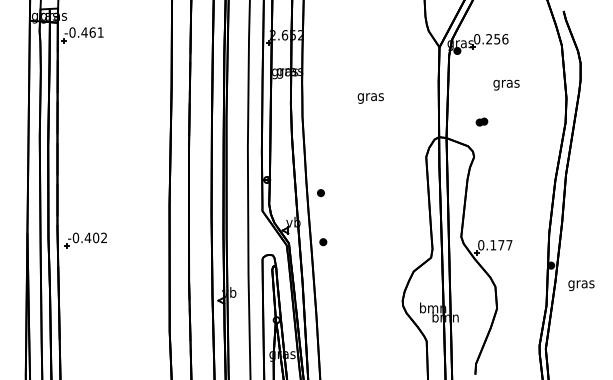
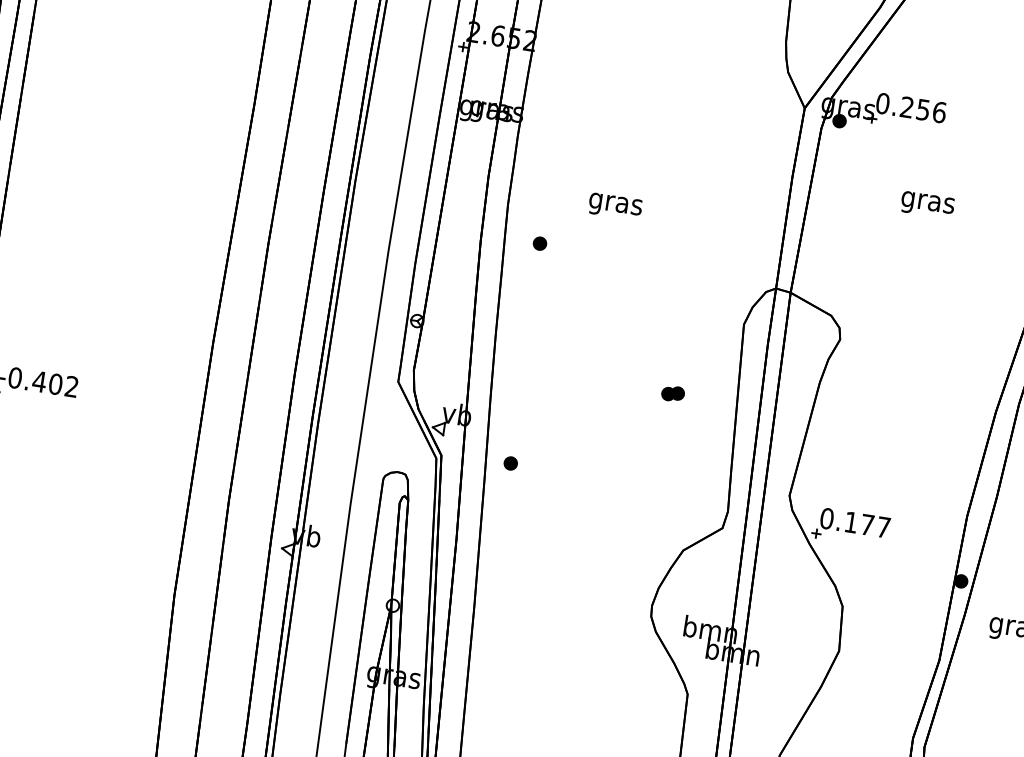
text: (370, 98) -> (614, 206), moved
part: (481, 121) -> (672, 392), moved
part: (320, 193) -> (538, 244), moved

